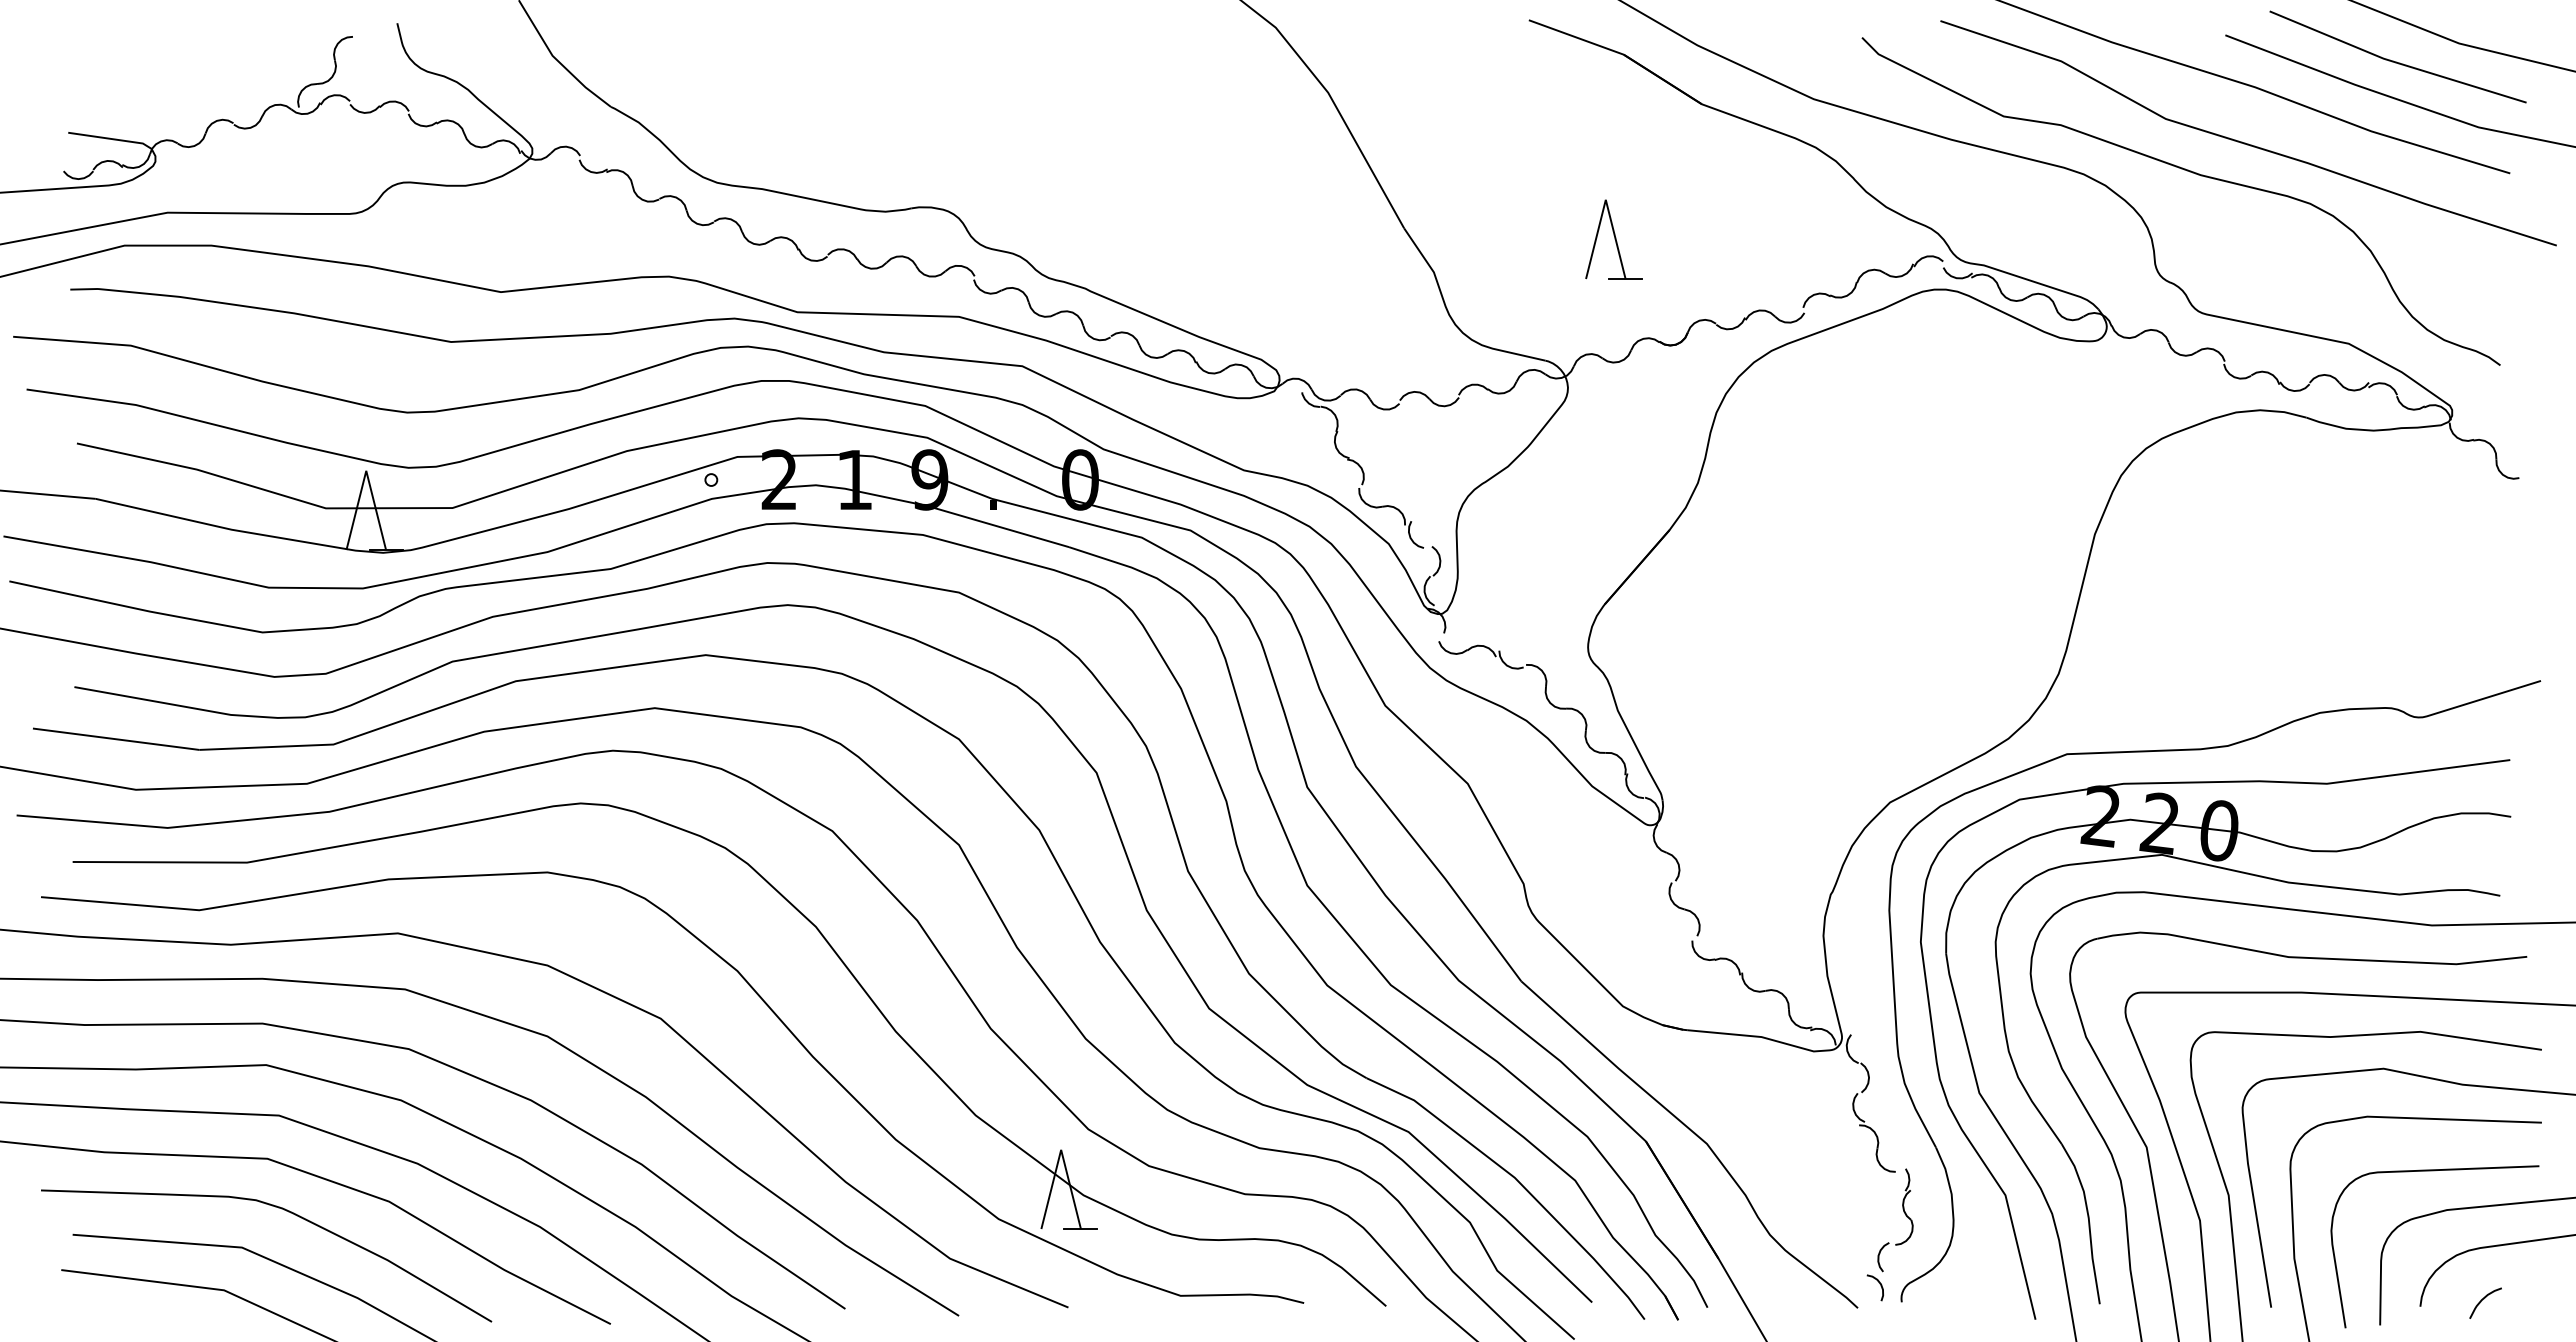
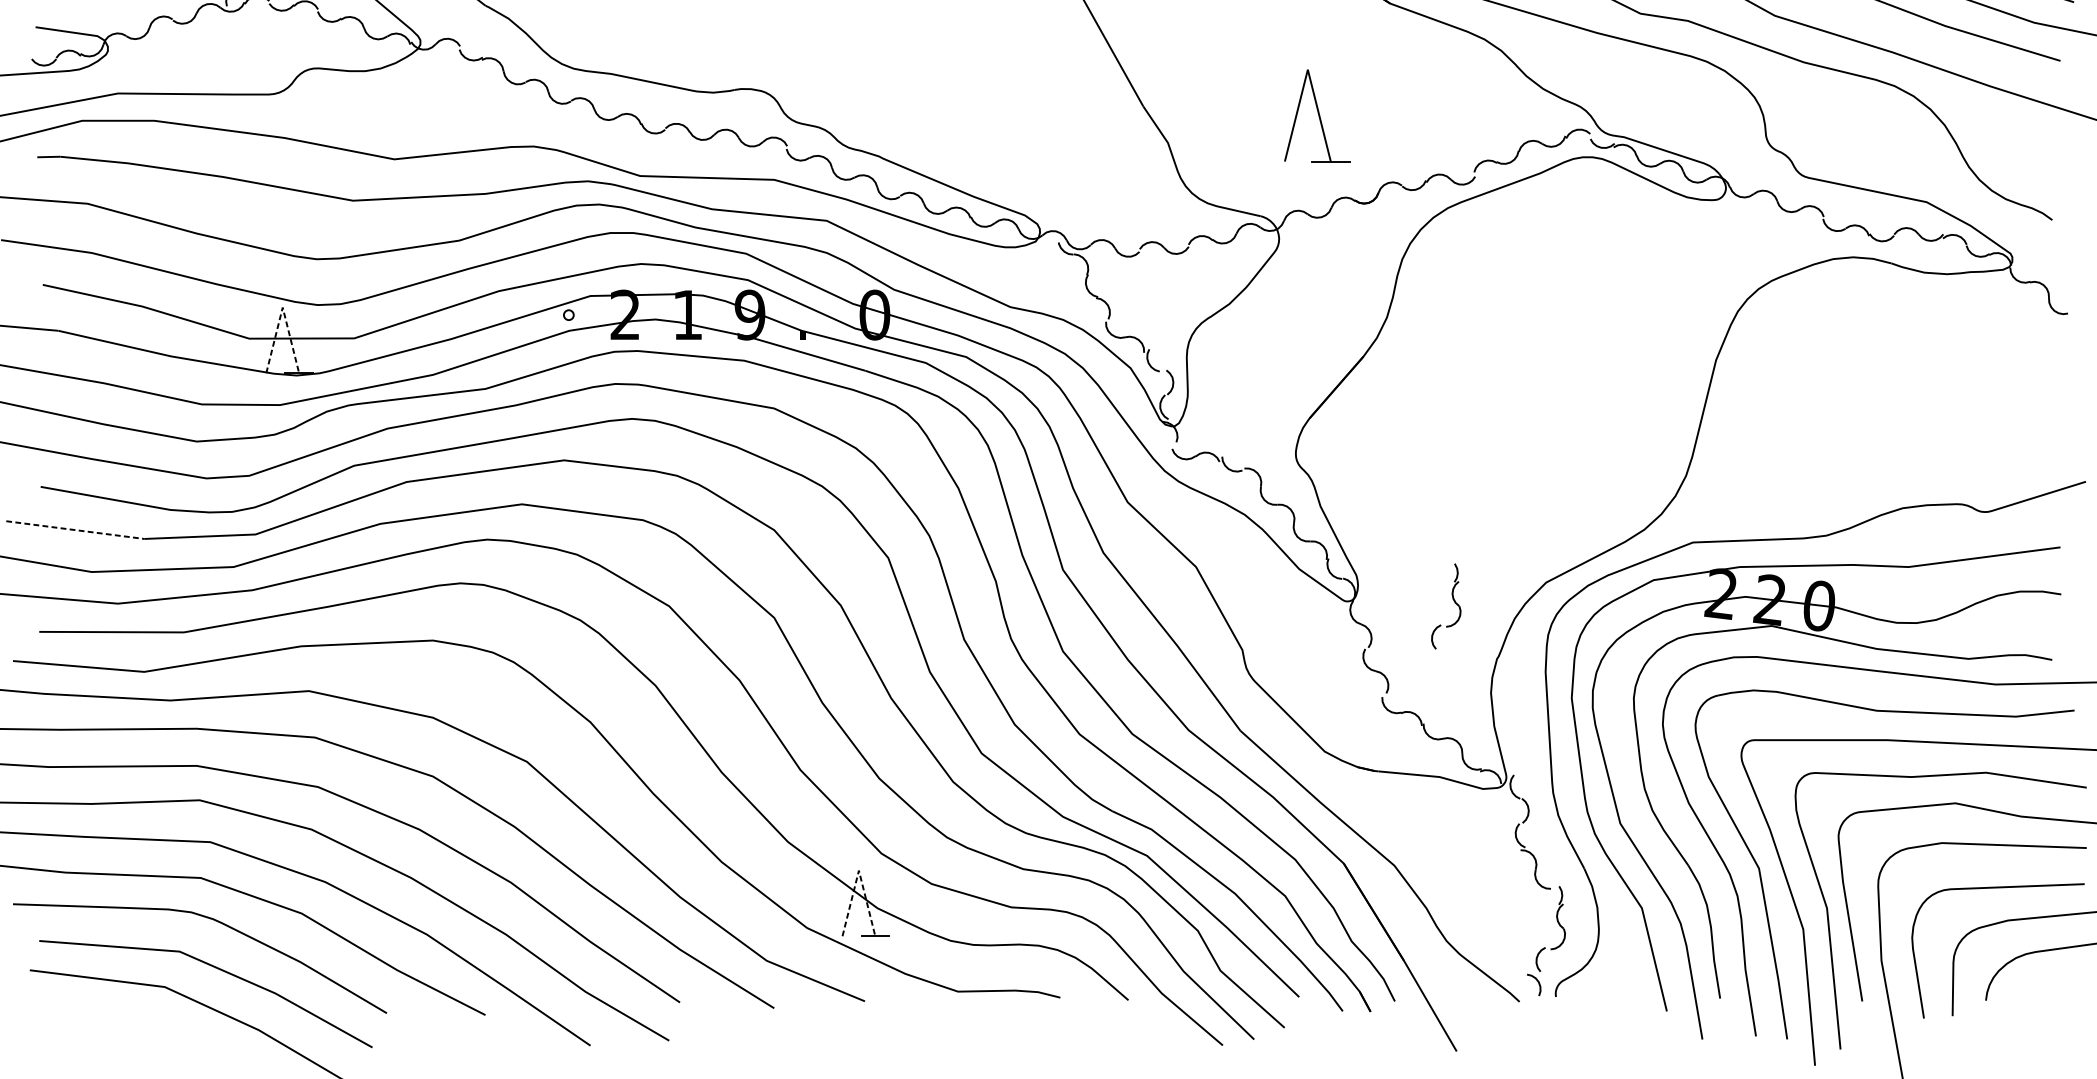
part: (1613, 239) -> (1316, 115), size x1.4
line: (366, 470) -> (282, 307), solid -> dashed
line: (116, 739) -> (75, 530), solid -> dashed
part: (1779, 826) -> (1454, 602), added
line: (1061, 1149) -> (859, 870), solid -> dashed
curve: (2484, 1299) -> (2039, 994), removed

